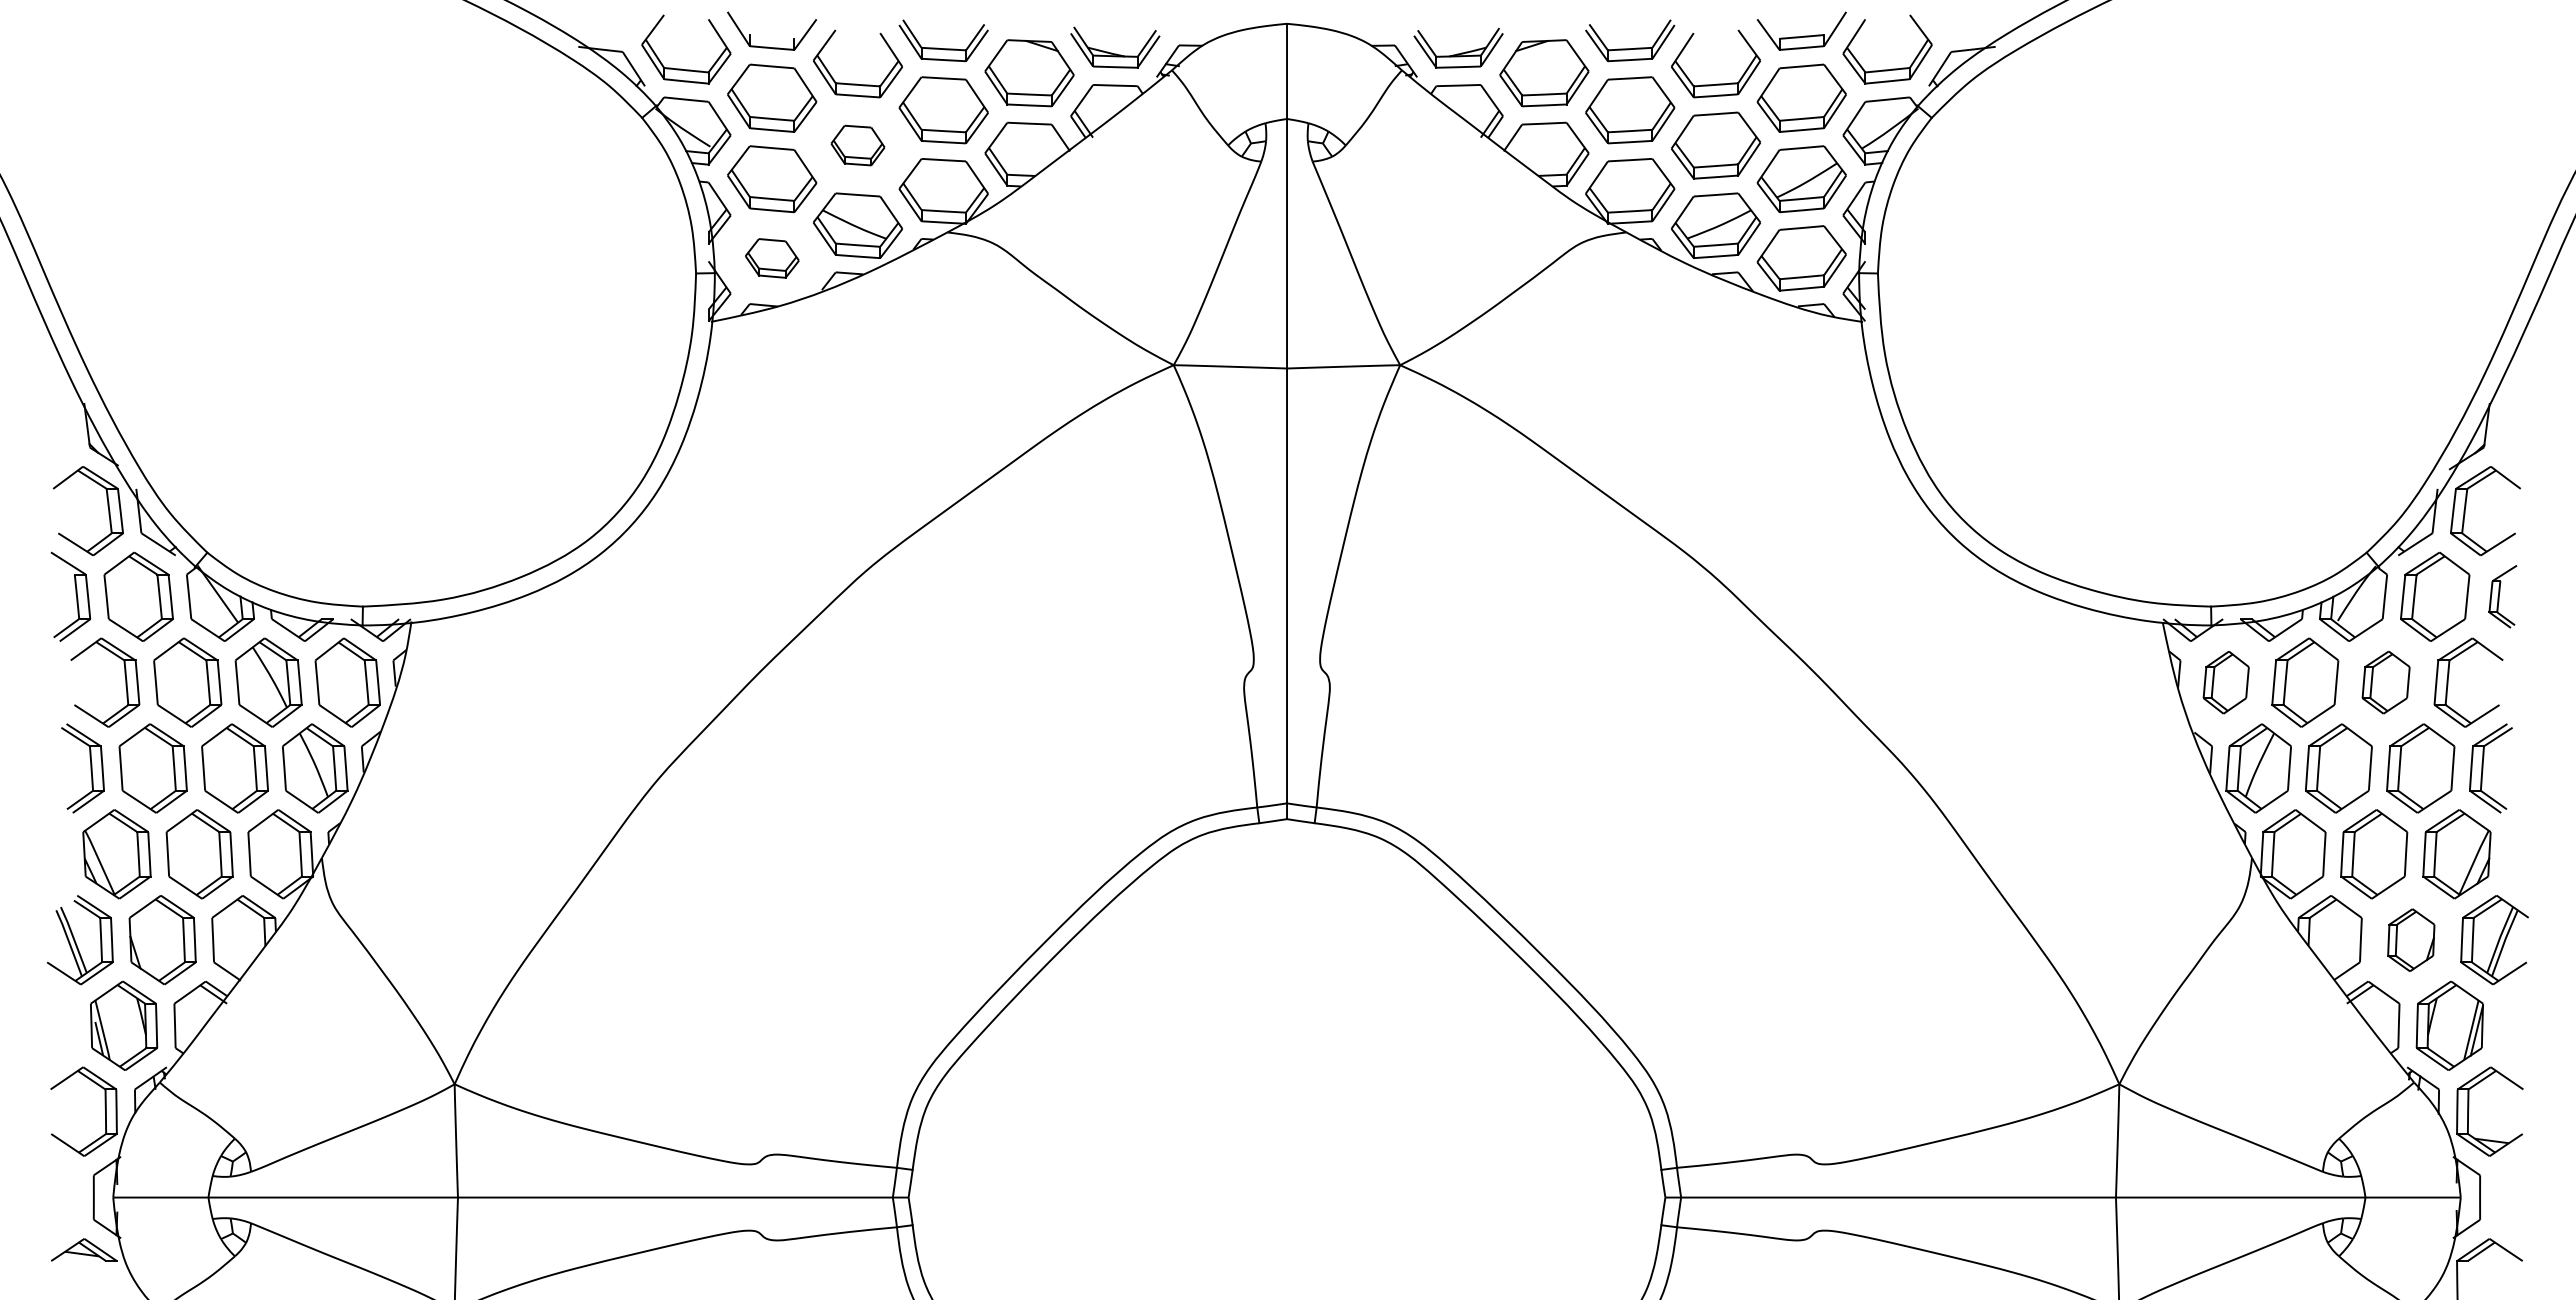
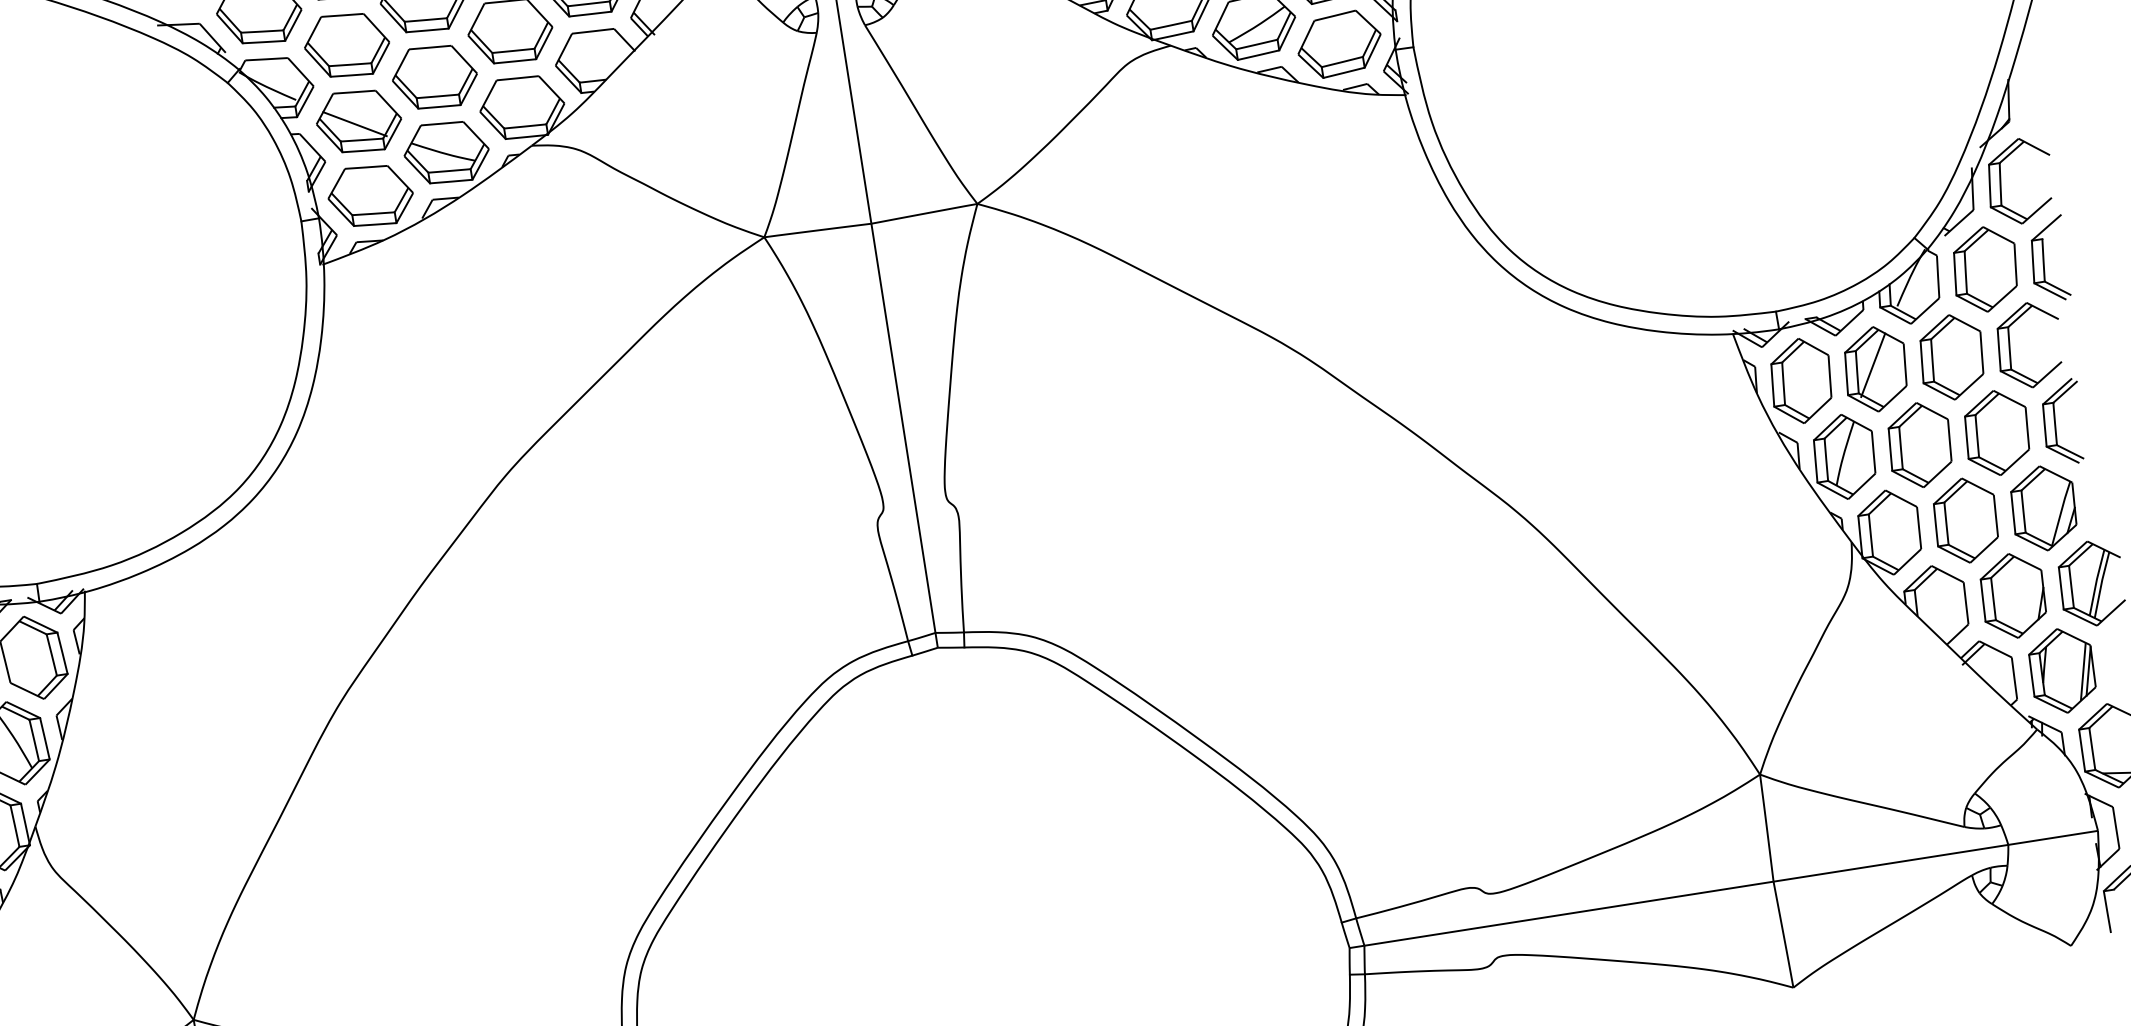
part: (857, 145) -> (434, 77), size x1.67
line: (767, 180) -> (354, 123), added
part: (772, 258) -> (371, 196), size x1.67
part: (2502, 596) -> (2048, 259), size x1.43
line: (2302, 678) -> (1872, 365), added
part: (2226, 682) -> (1801, 380), size x1.43
part: (2385, 682) -> (1951, 357), size x1.43
part: (2411, 940) -> (2013, 596), size x1.43

